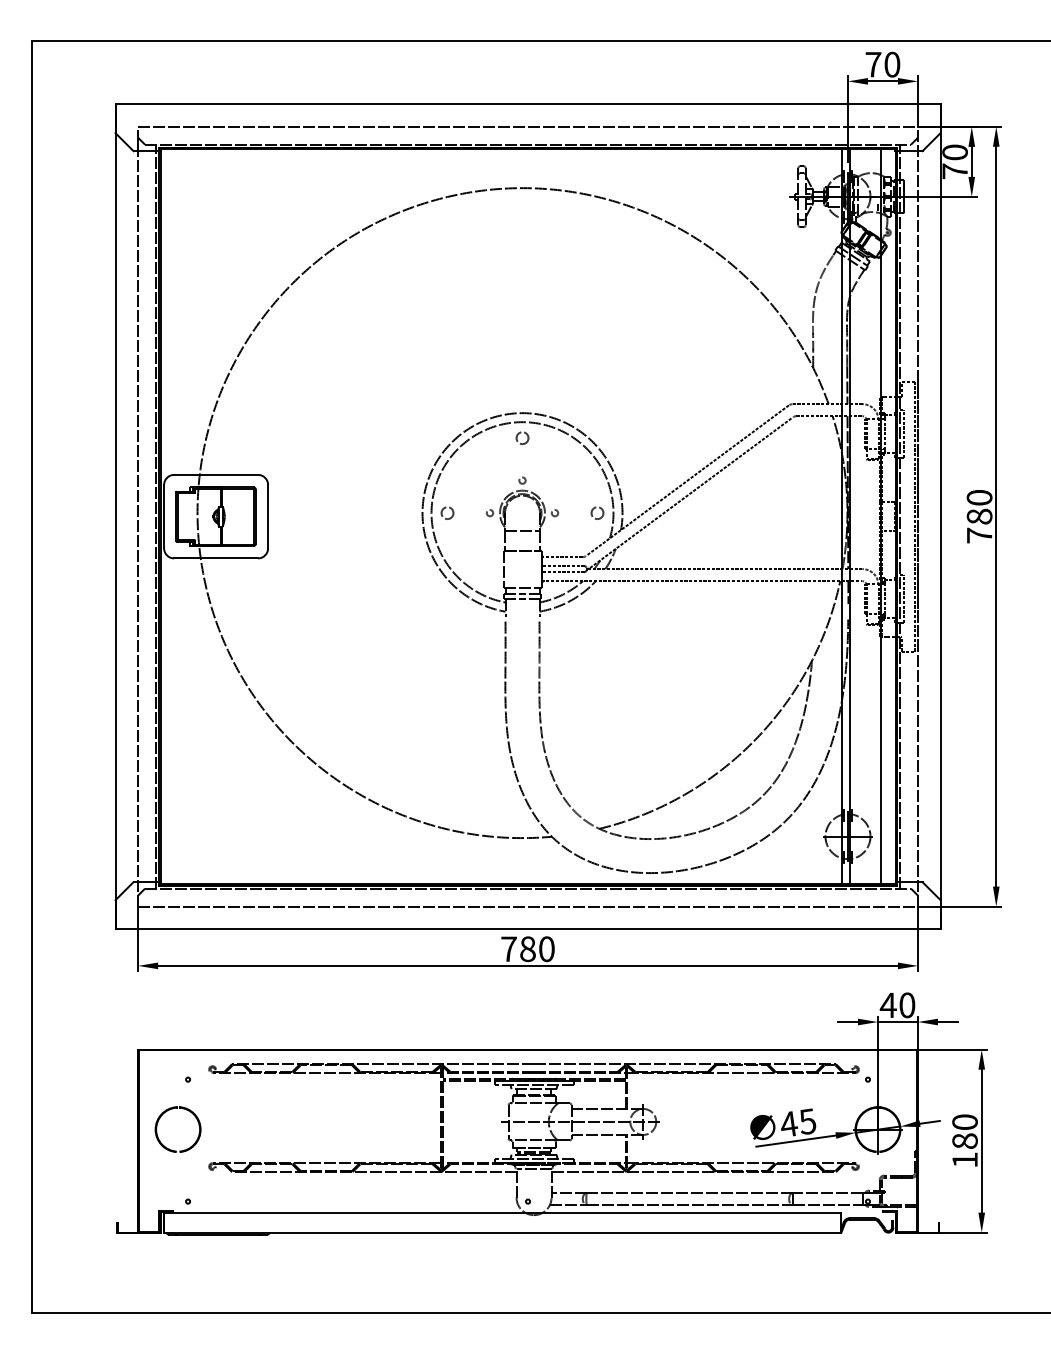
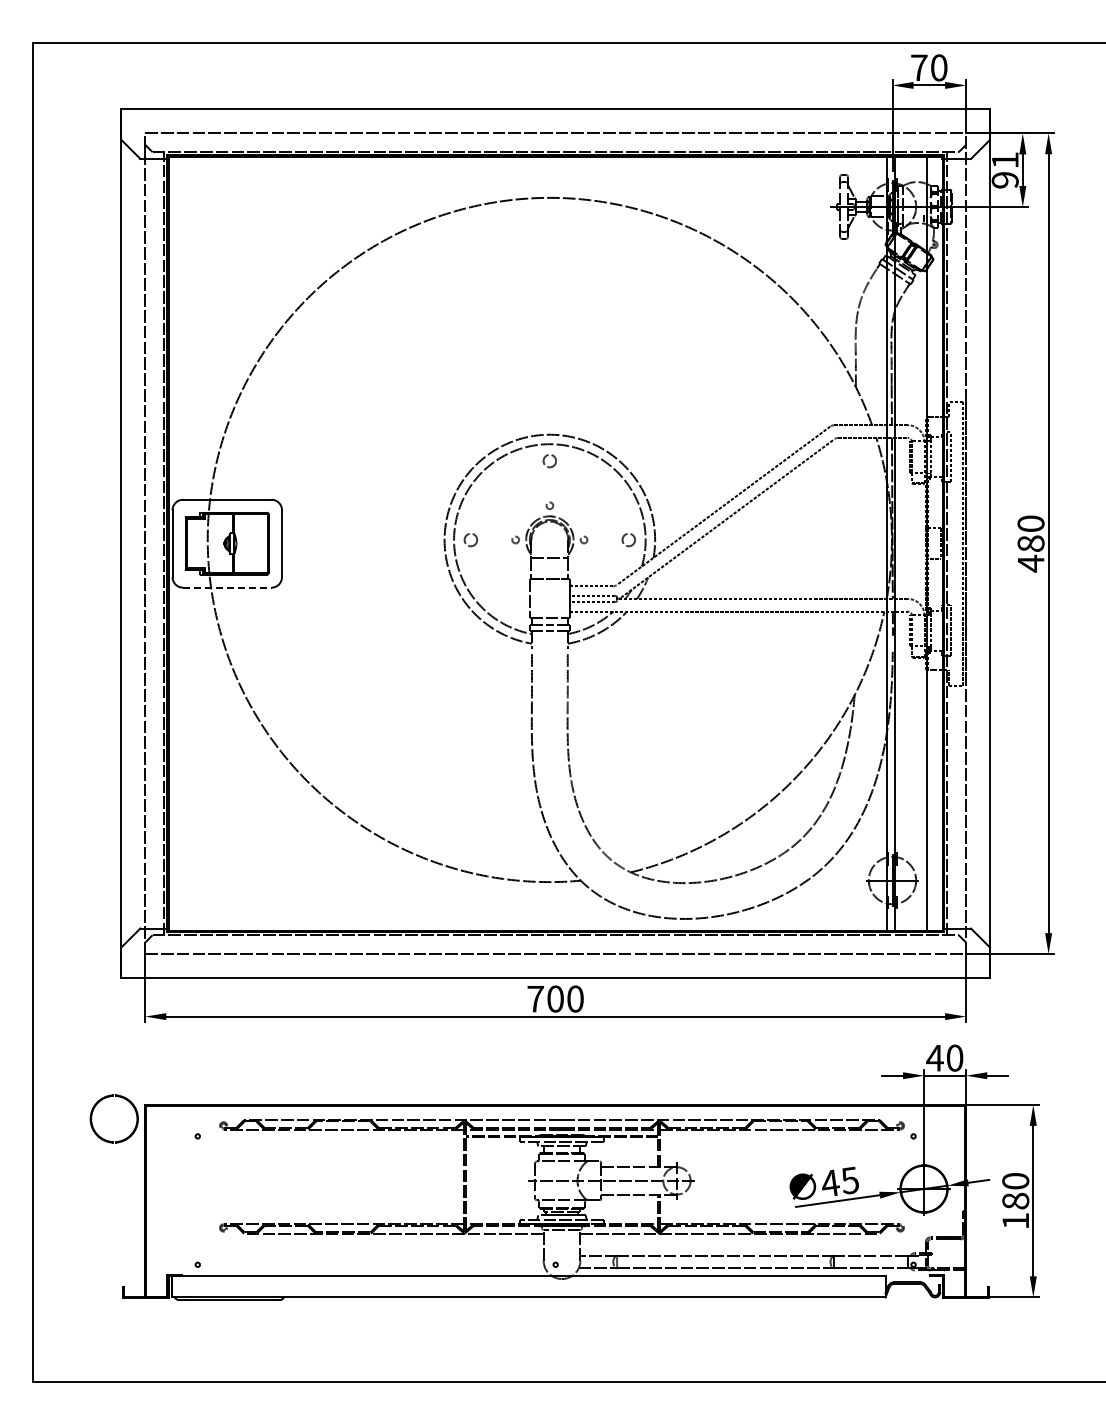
text: (954, 162) -> (1004, 170), 70 -> 91
text: (980, 535) -> (1031, 563), 780 -> 480
line: (216, 558) -> (227, 587), solid -> dashed
text: (527, 948) -> (555, 998), 780 -> 700
part: (157, 1129) -> (92, 1118), moved

